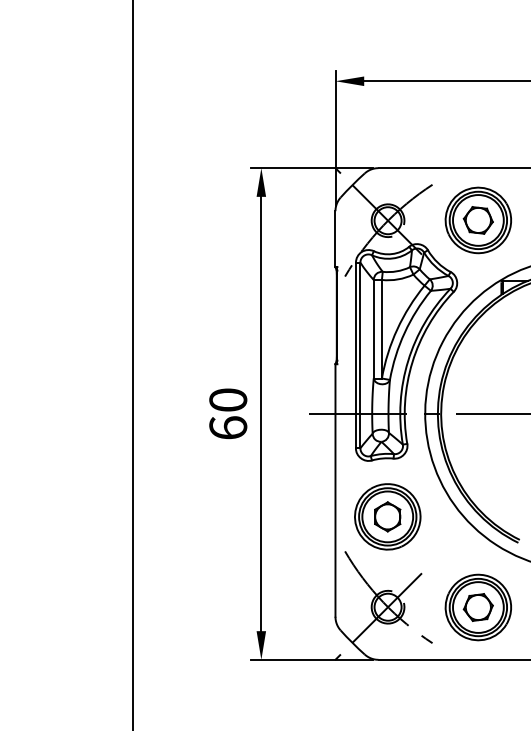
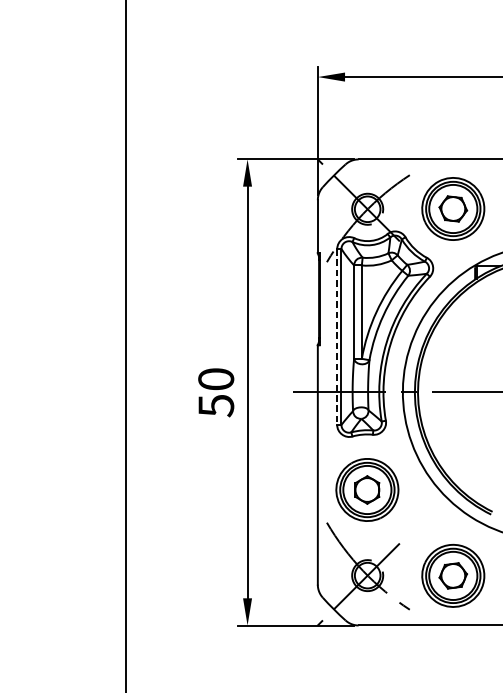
line: (355, 355) -> (336, 337), solid -> dashed
text: (228, 428) -> (216, 406), 60 -> 50

